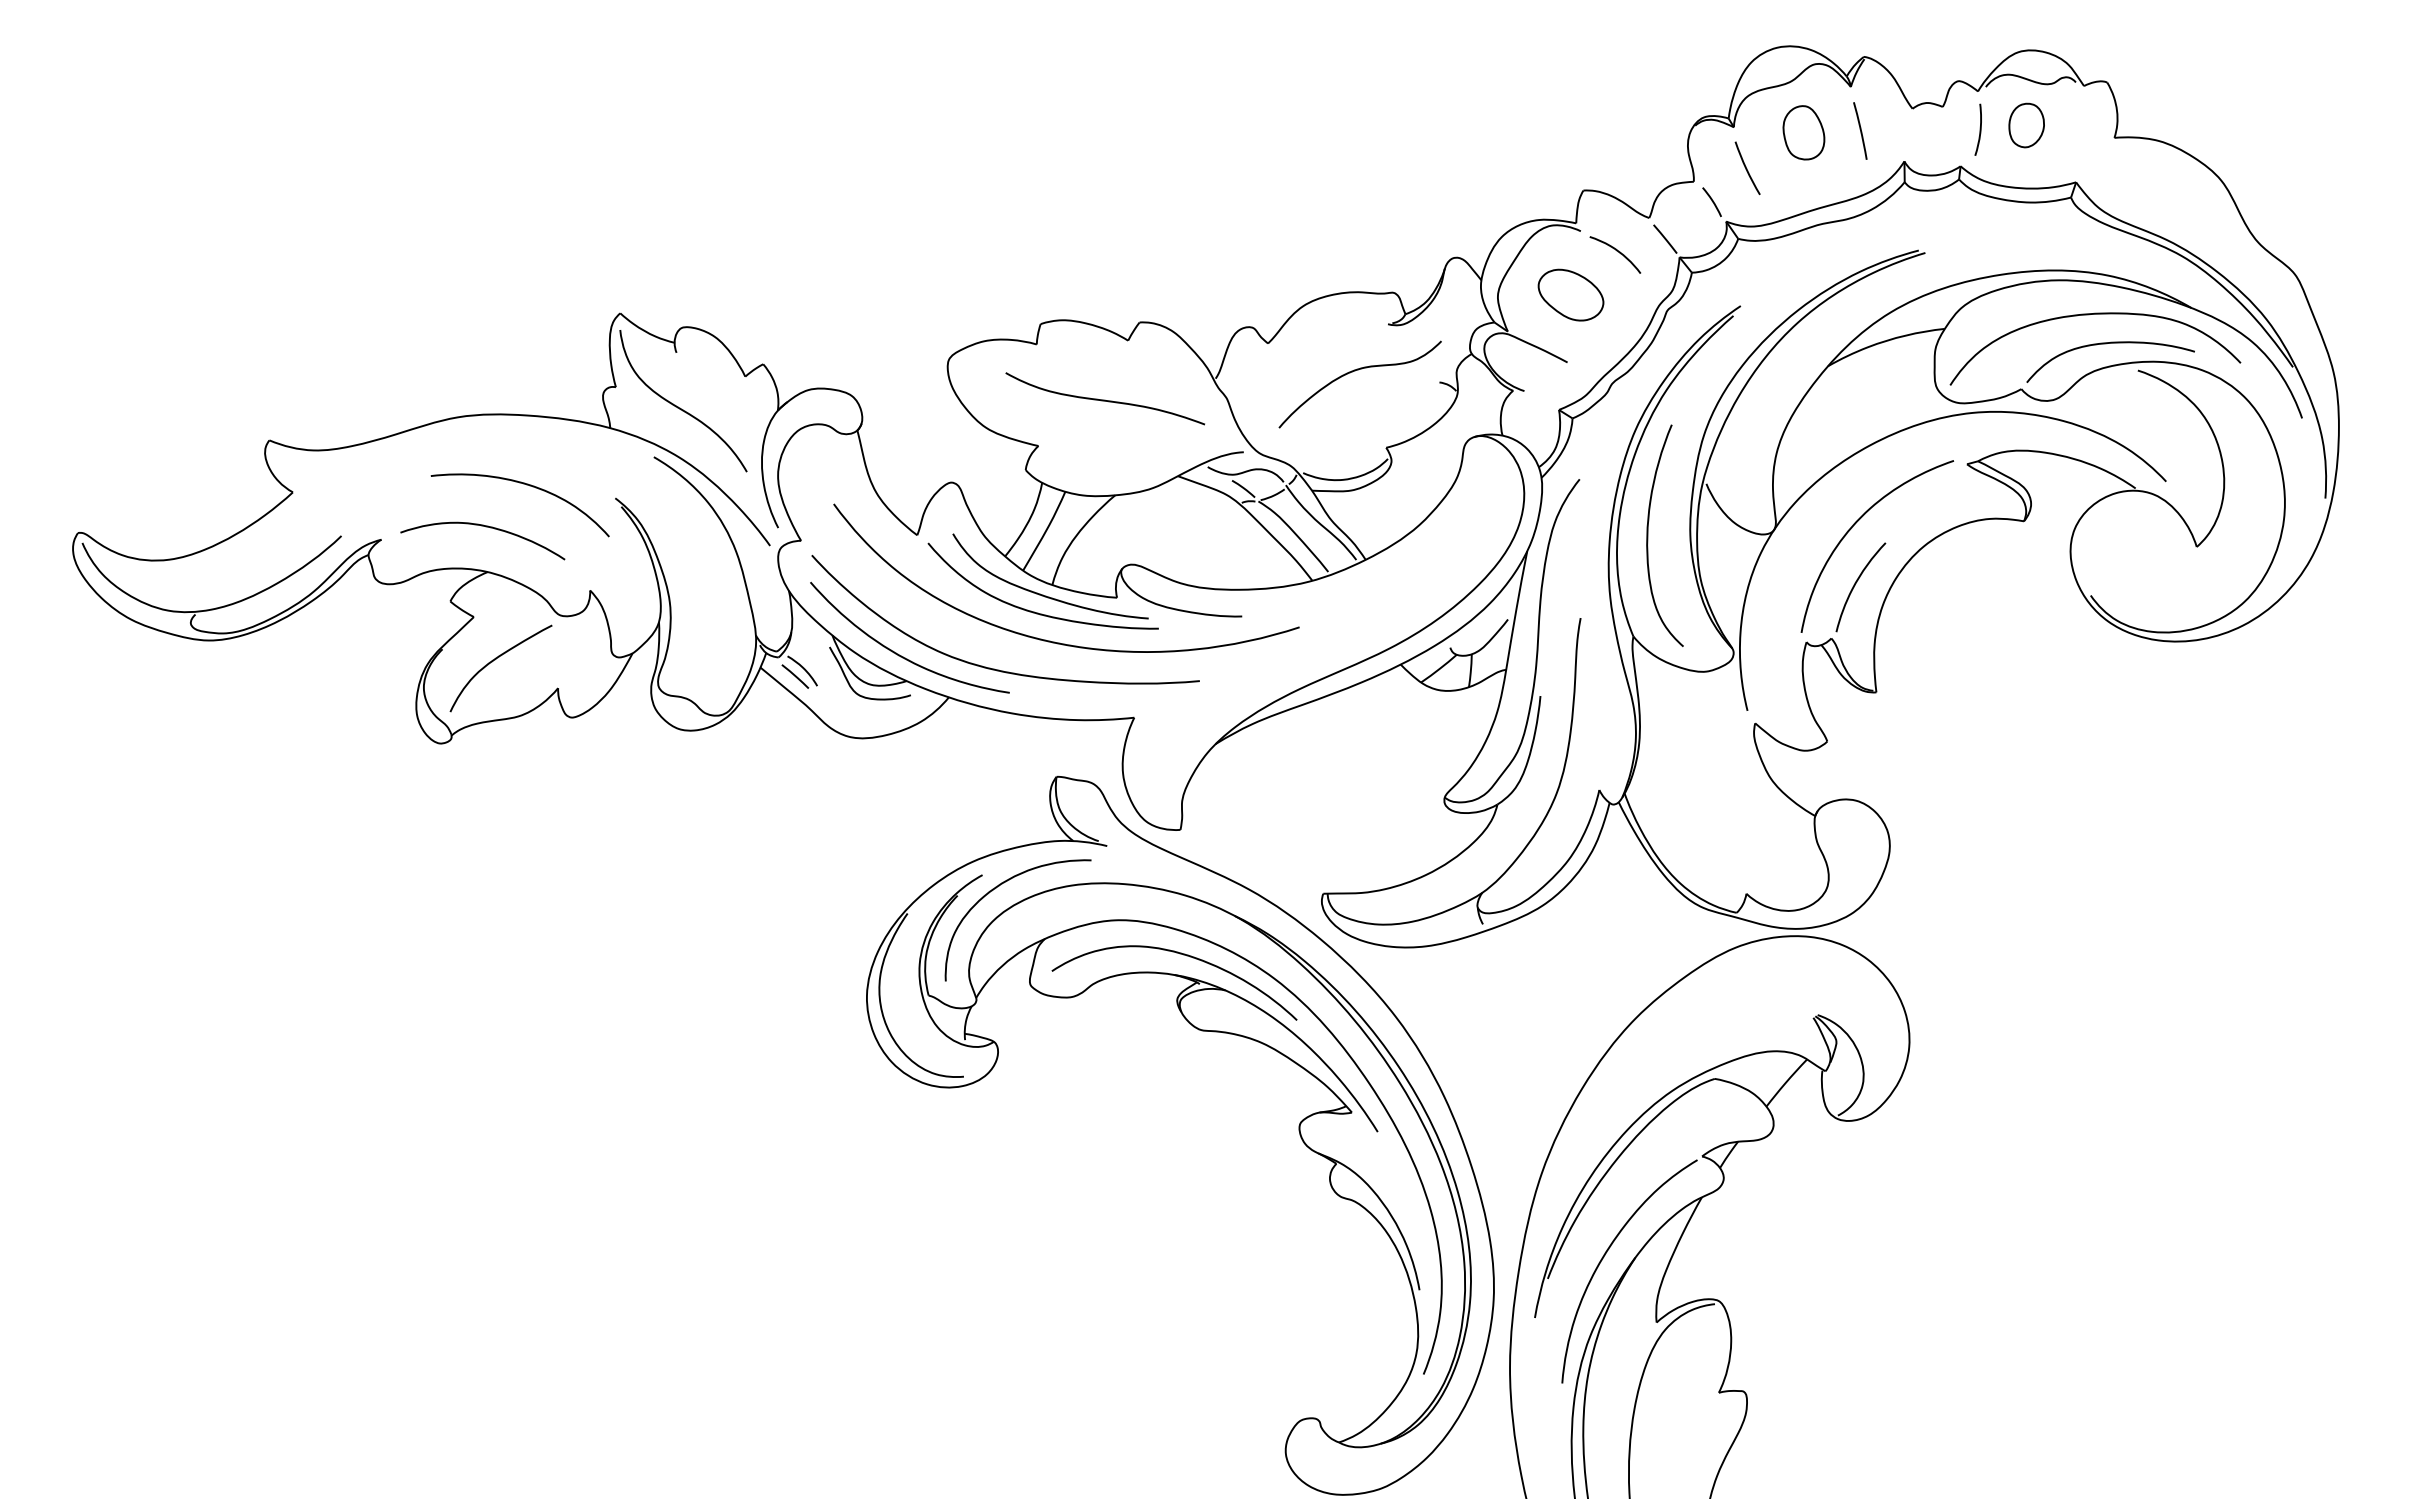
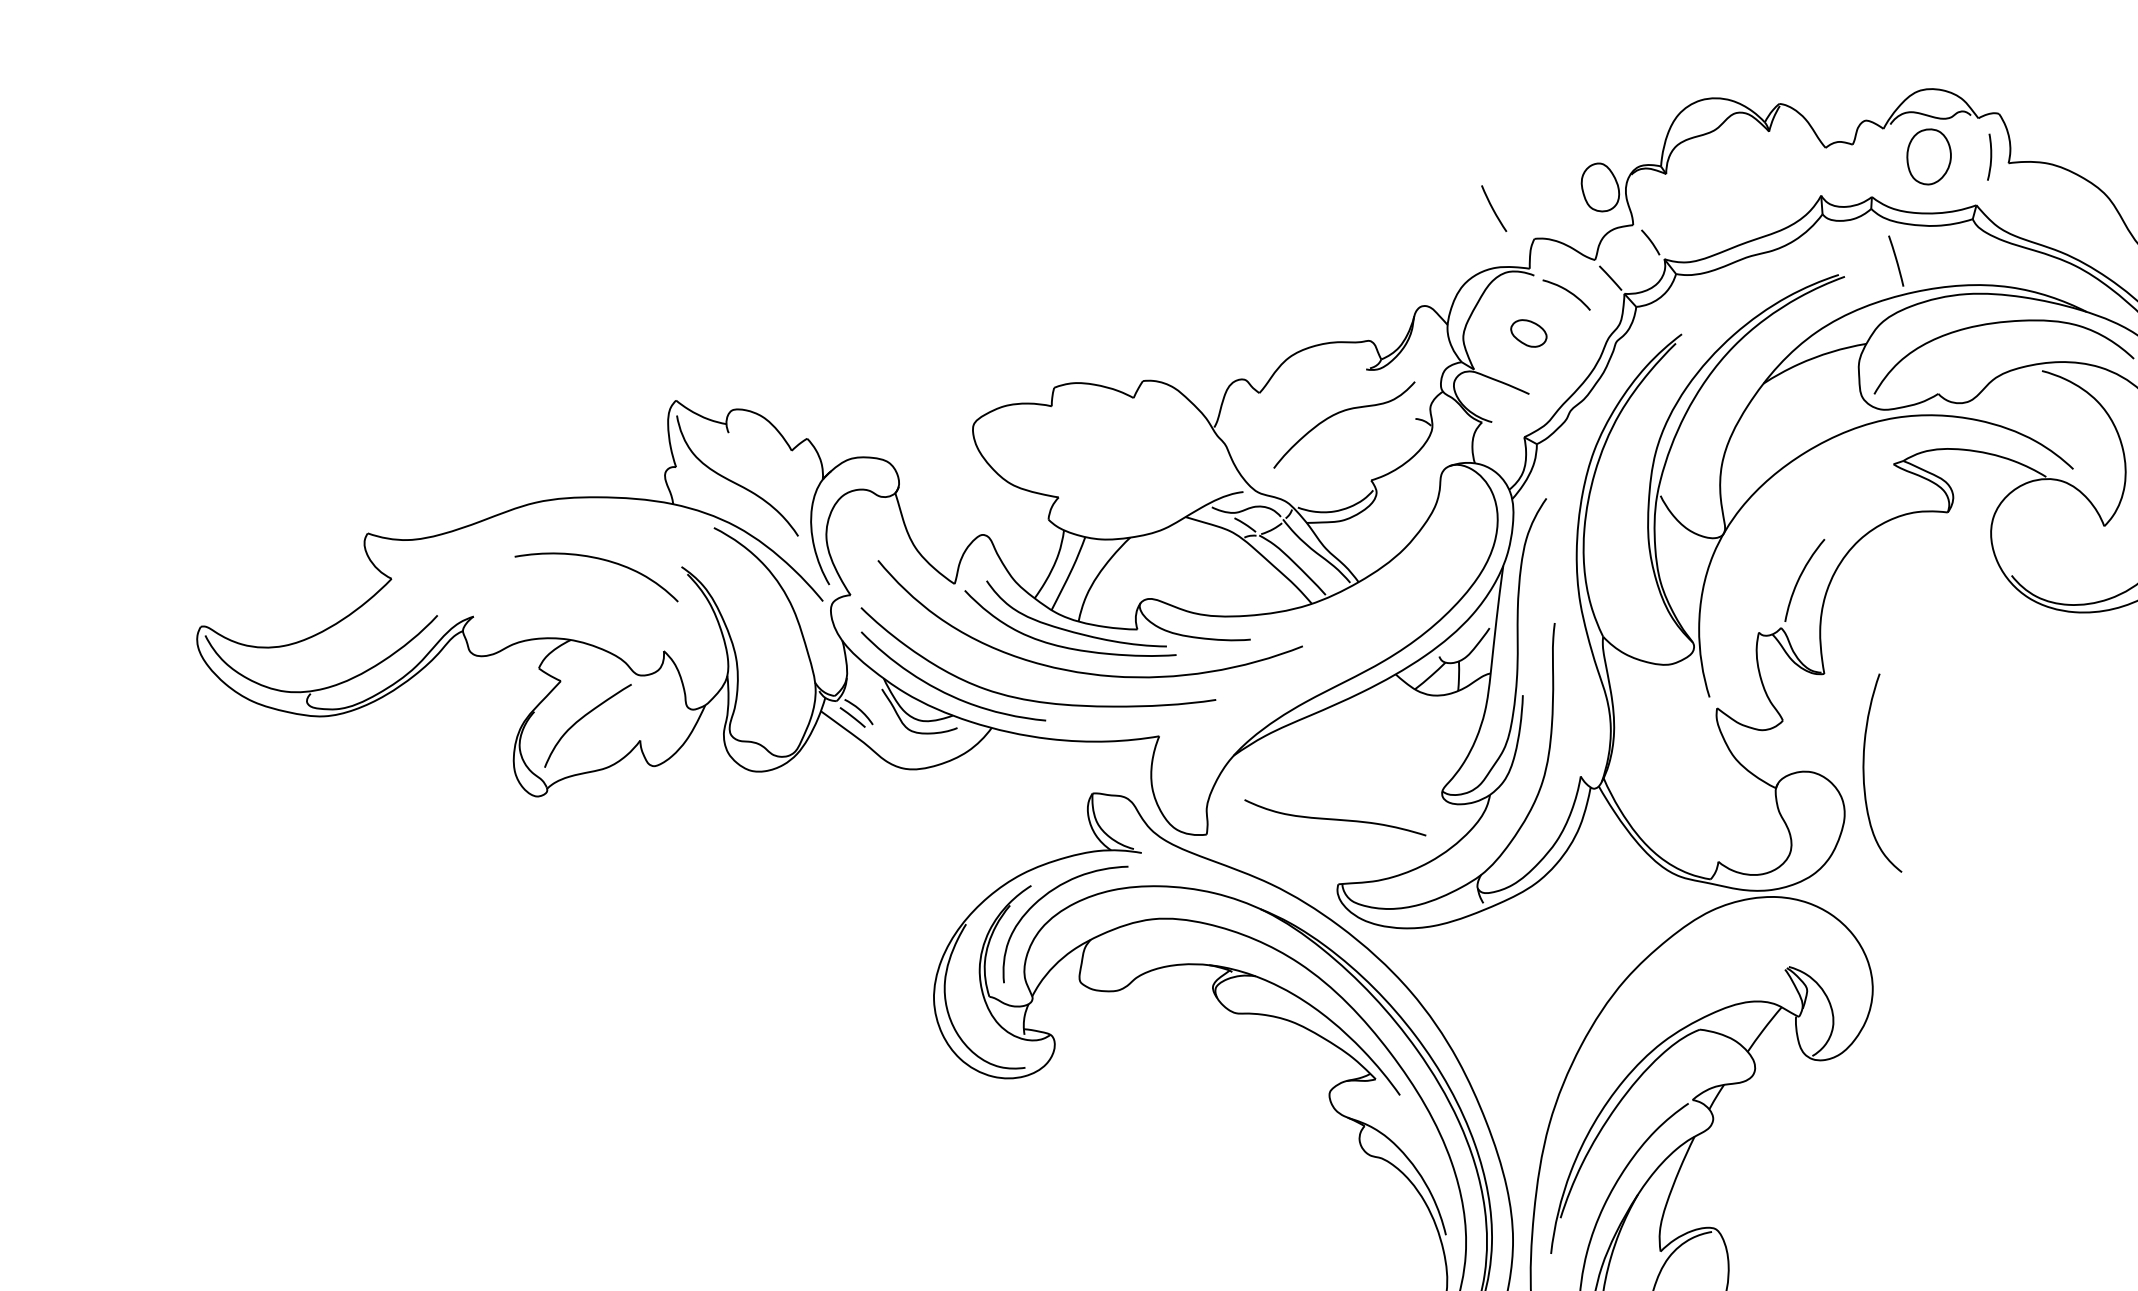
part: (2026, 125) -> (1928, 156), size x1.4
curve: (1979, 129) -> (1990, 156), moved
line: (1860, 130) -> (1896, 260), moved
part: (1803, 132) -> (1599, 187), moved
curve: (1747, 168) -> (1494, 208), moved
part: (1570, 294) -> (1528, 332), size x0.6
curve: (2106, 344) -> (2012, 349), removed
curve: (1104, 399) -> (1334, 818), moved
curve: (485, 527) -> (566, 600), removed
curve: (1851, 529) -> (1793, 529), removed
curve: (1648, 535) -> (1864, 774), moved
curve: (1179, 954) -> (1212, 946), removed

